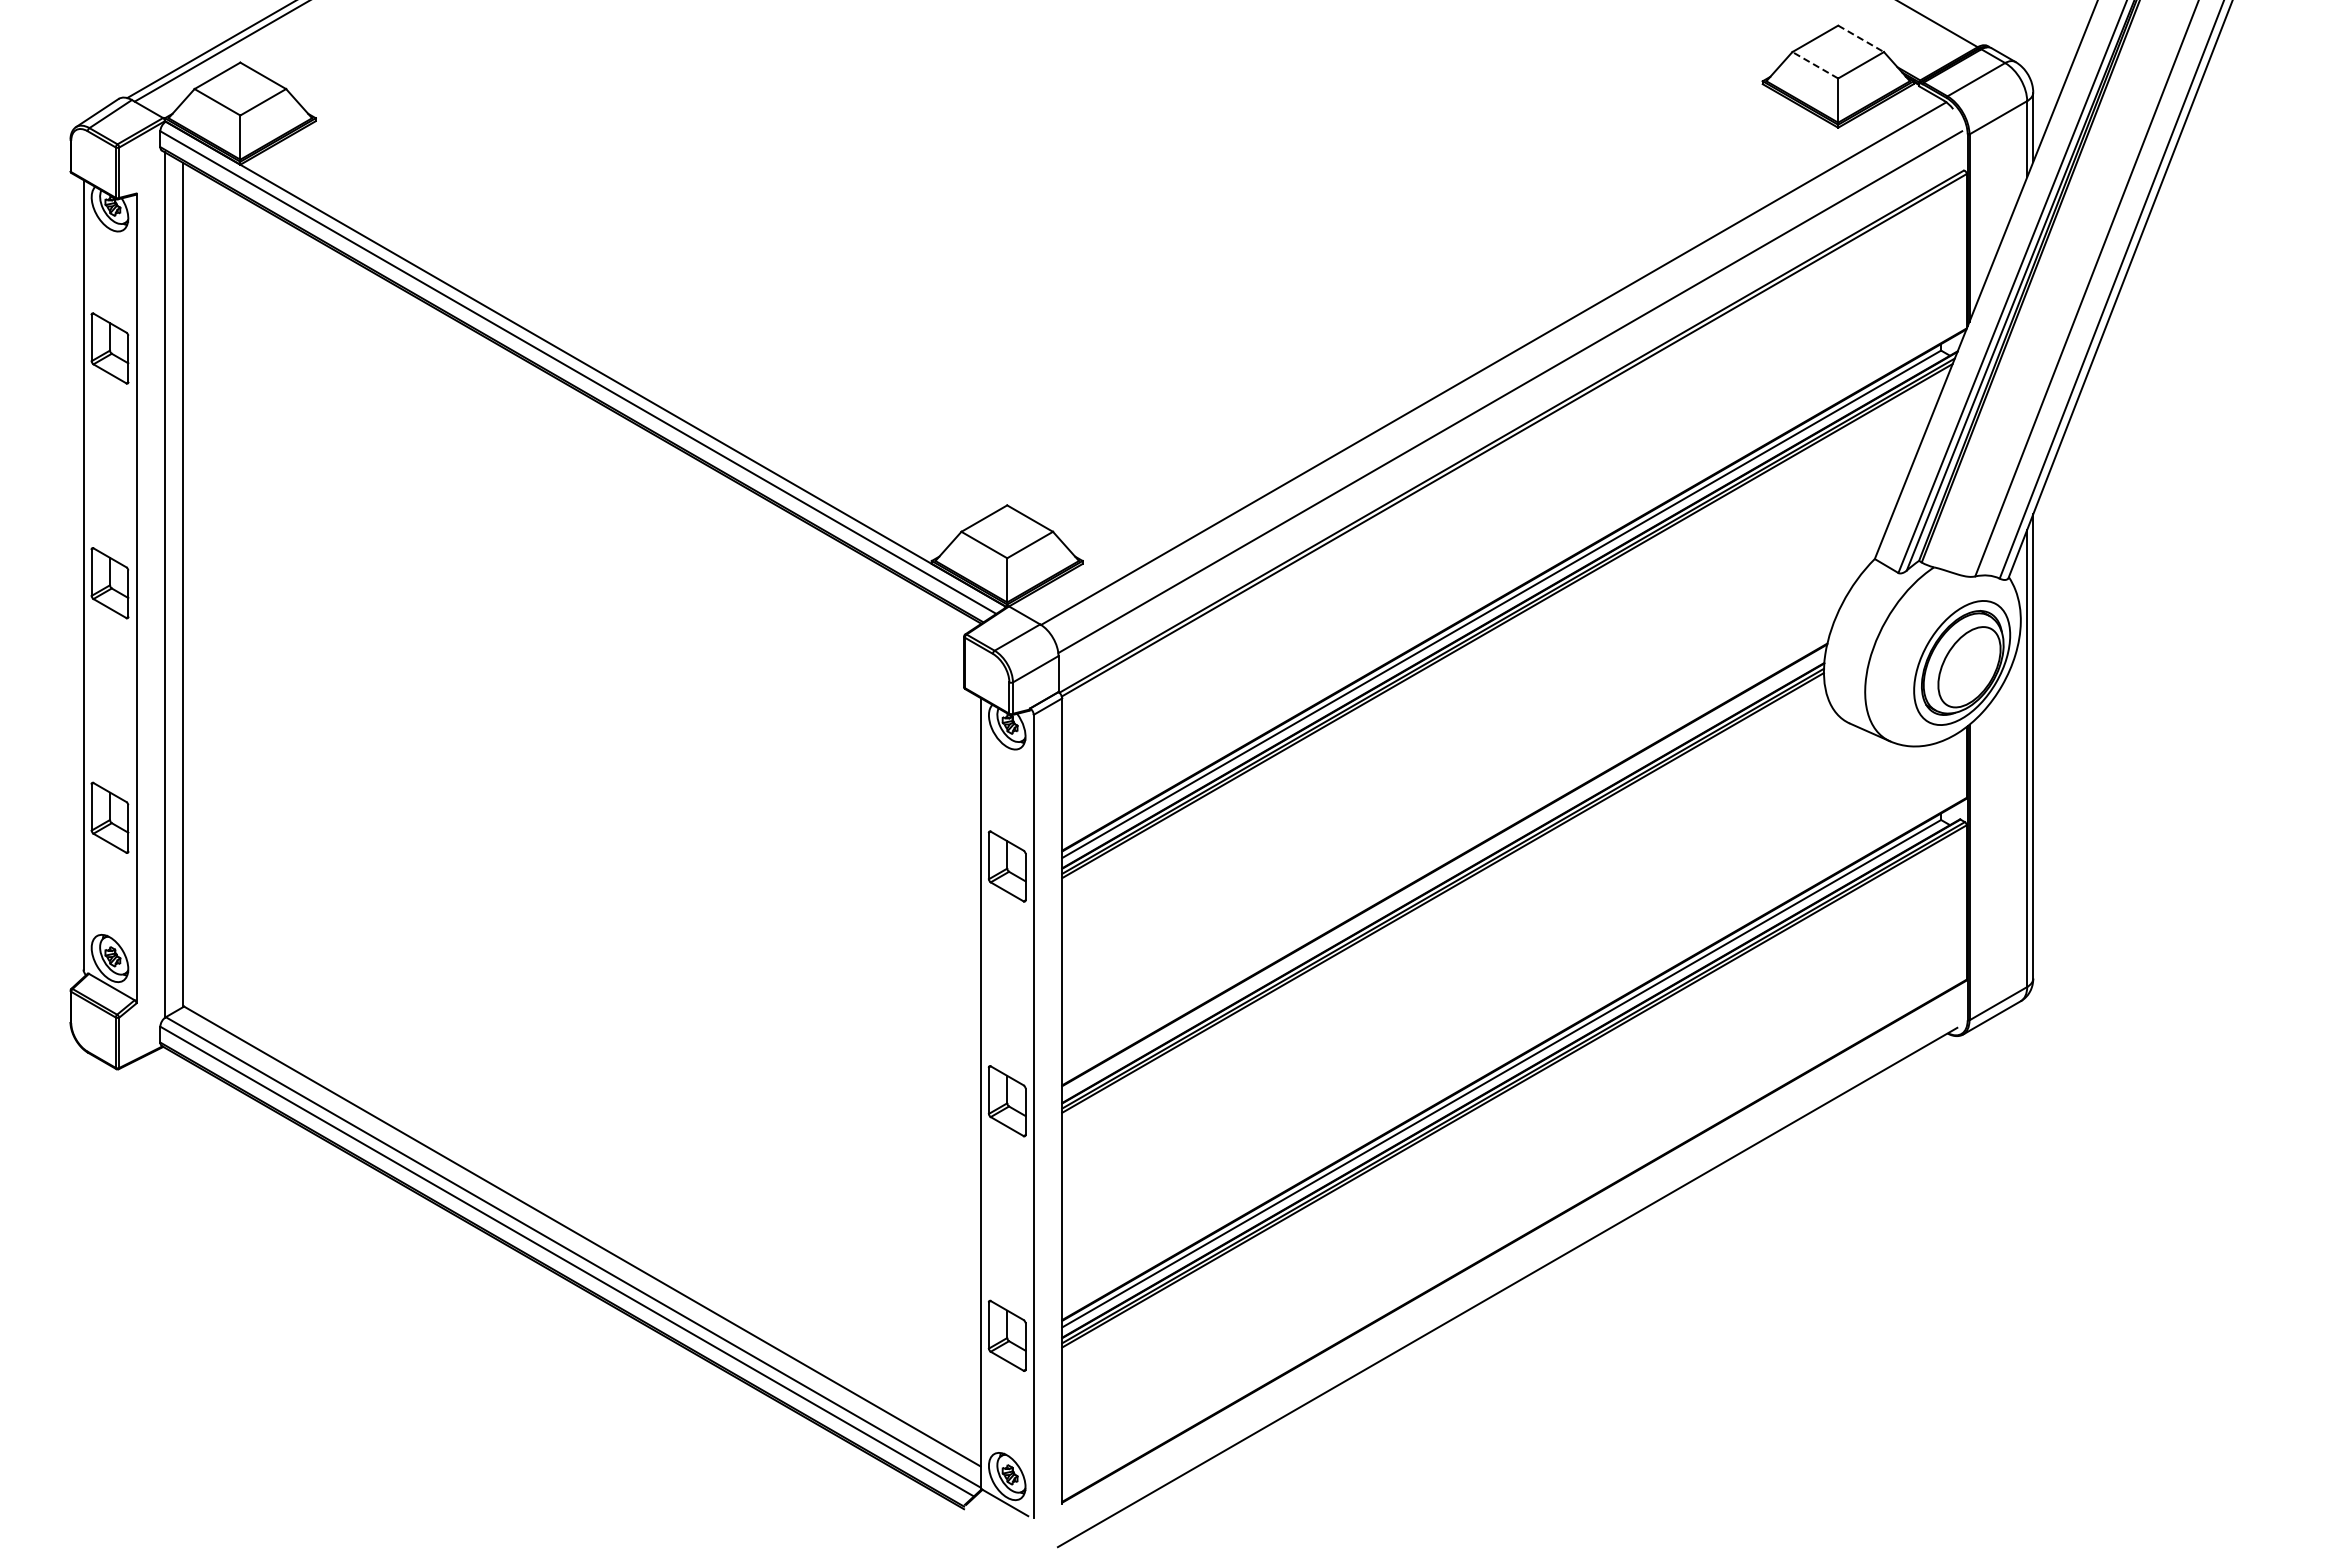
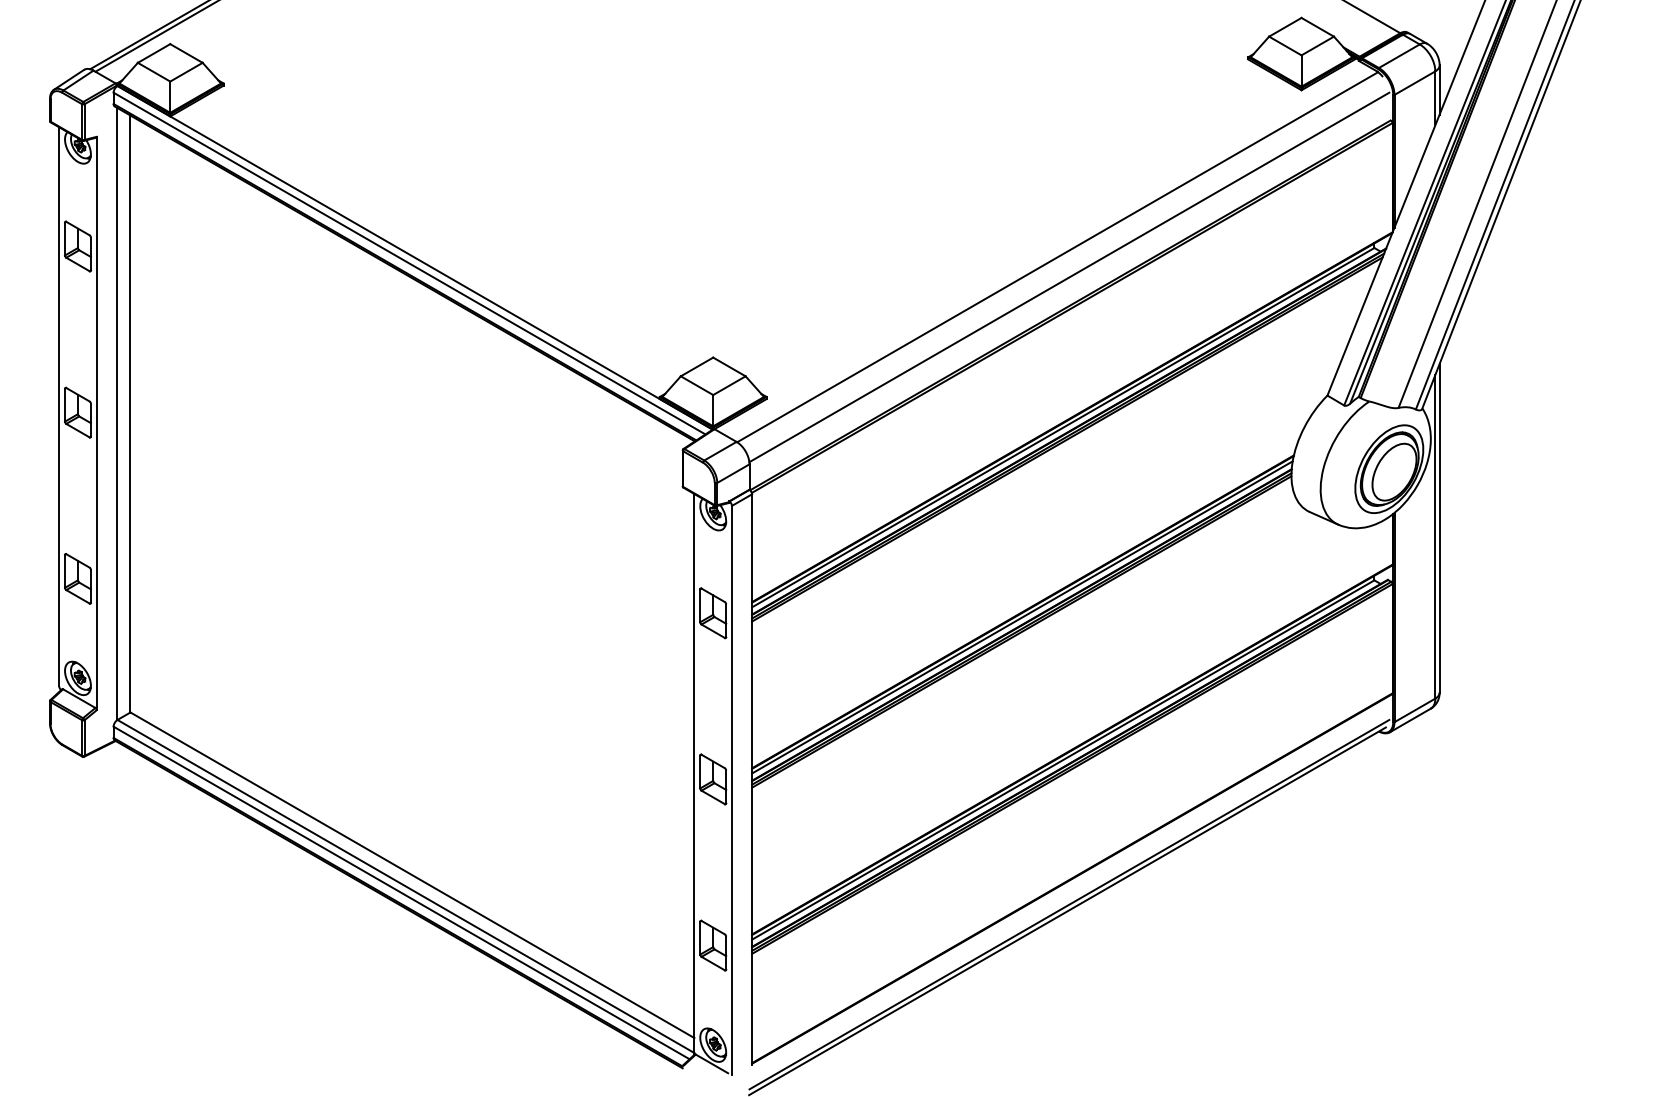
line: (1861, 39) -> (1318, 27), dashed -> solid
line: (1814, 65) -> (1284, 46), dashed -> solid
line: (1443, 871) -> (1022, 616), added
line: (1510, 1277) -> (1069, 904), added

